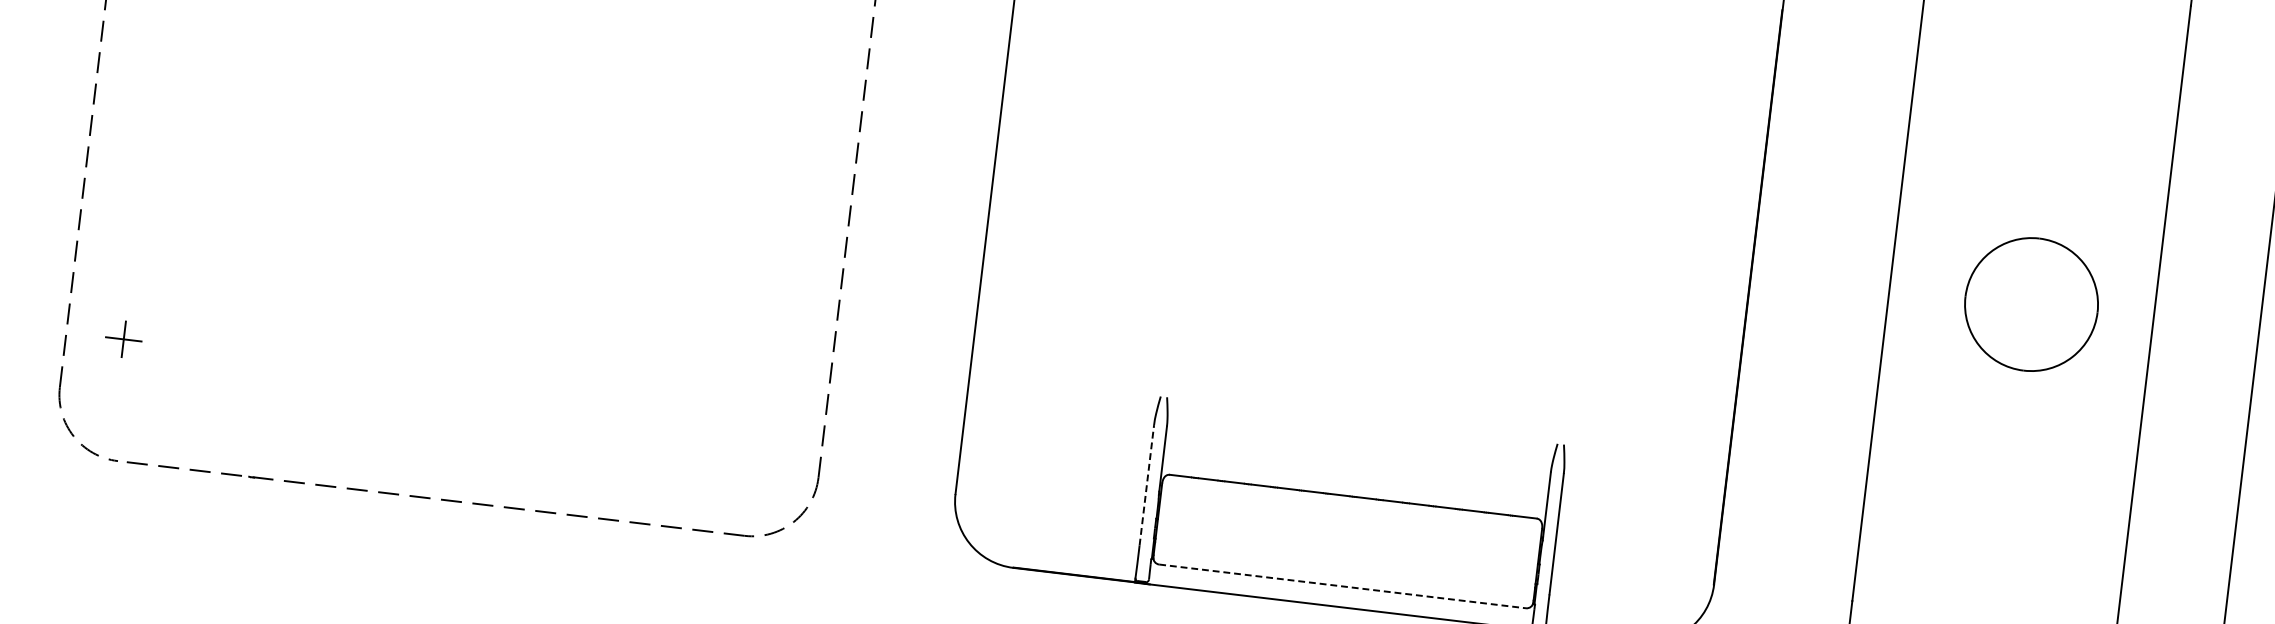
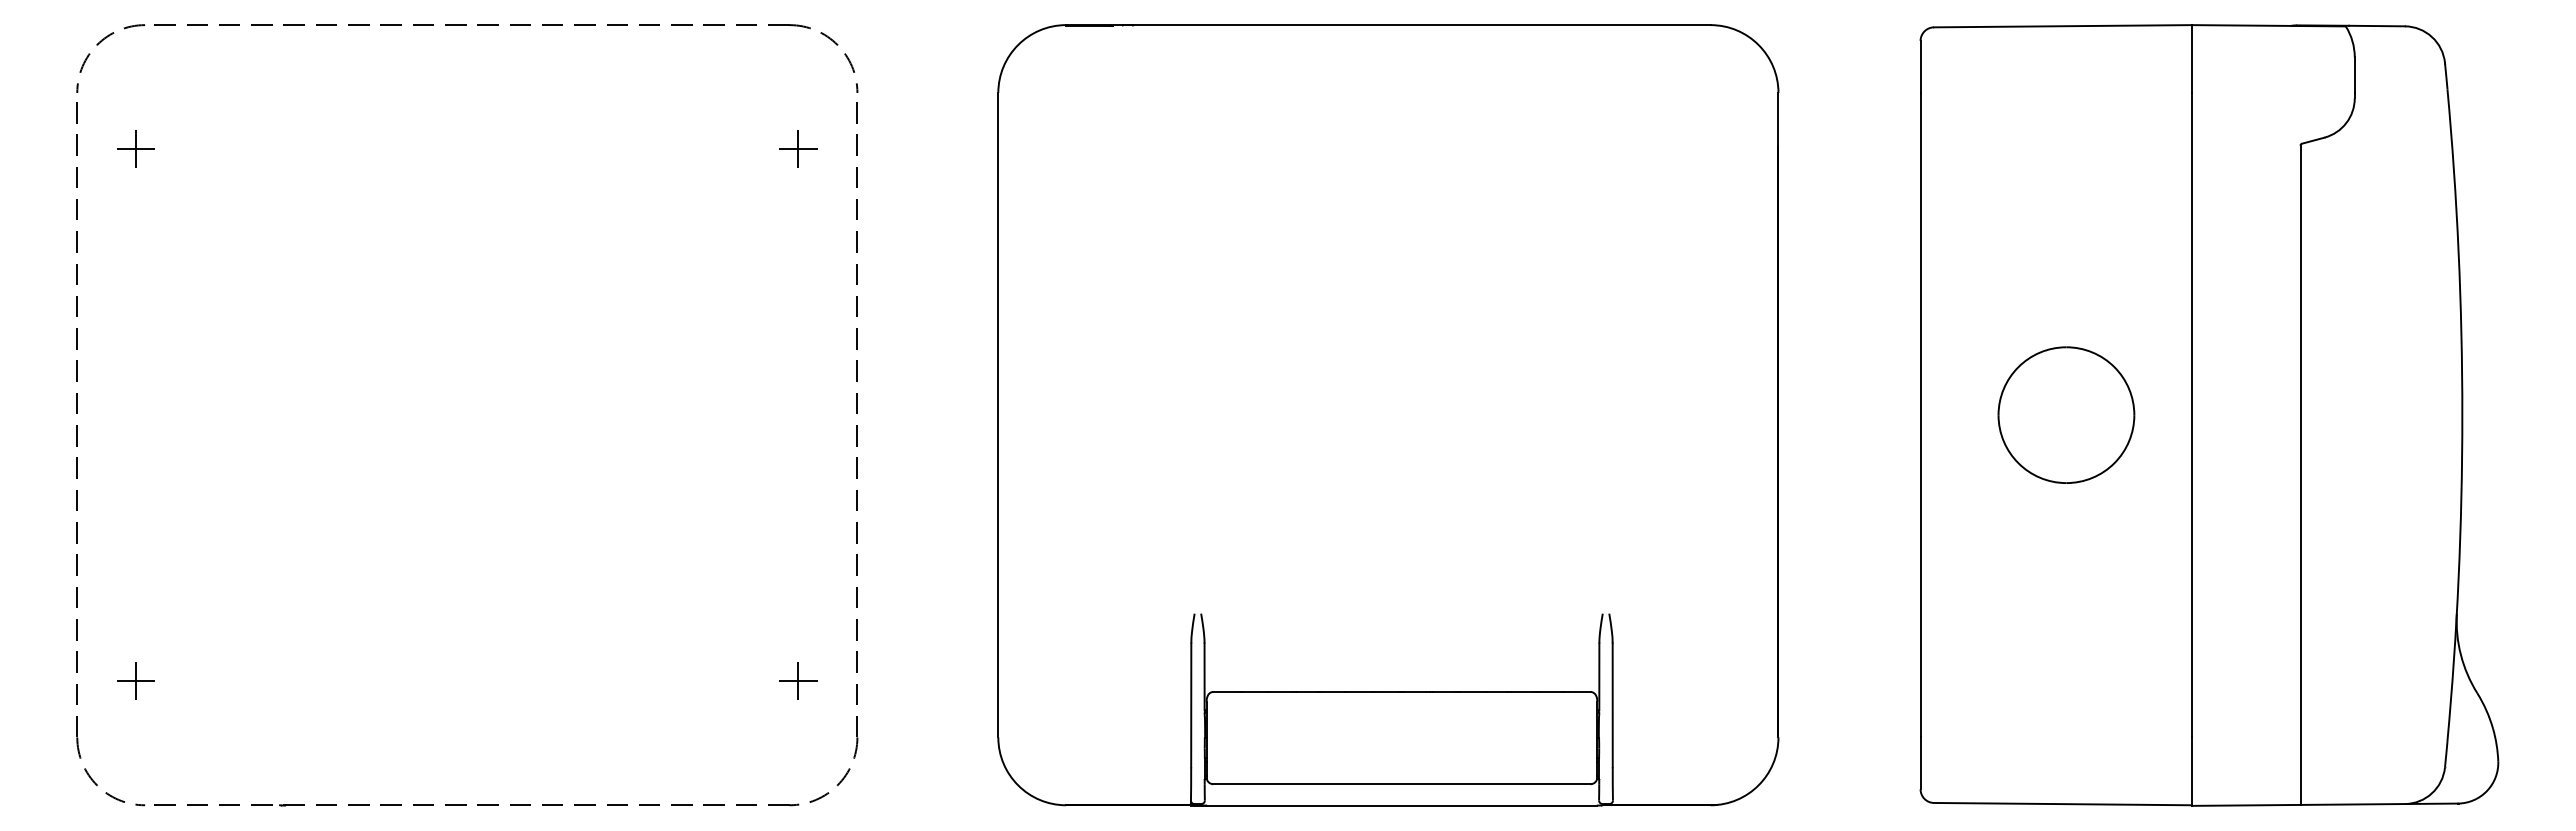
part: (767, 415) -> (798, 680), added
line: (1147, 485) -> (1191, 705), dashed -> solid
line: (1342, 586) -> (1401, 784), dashed -> solid

